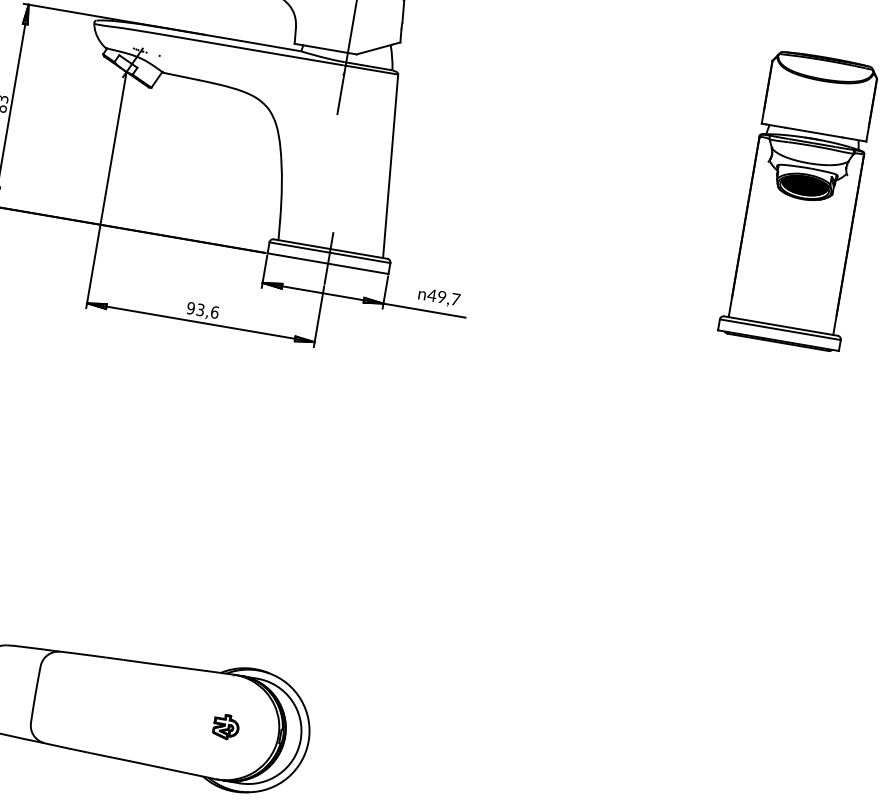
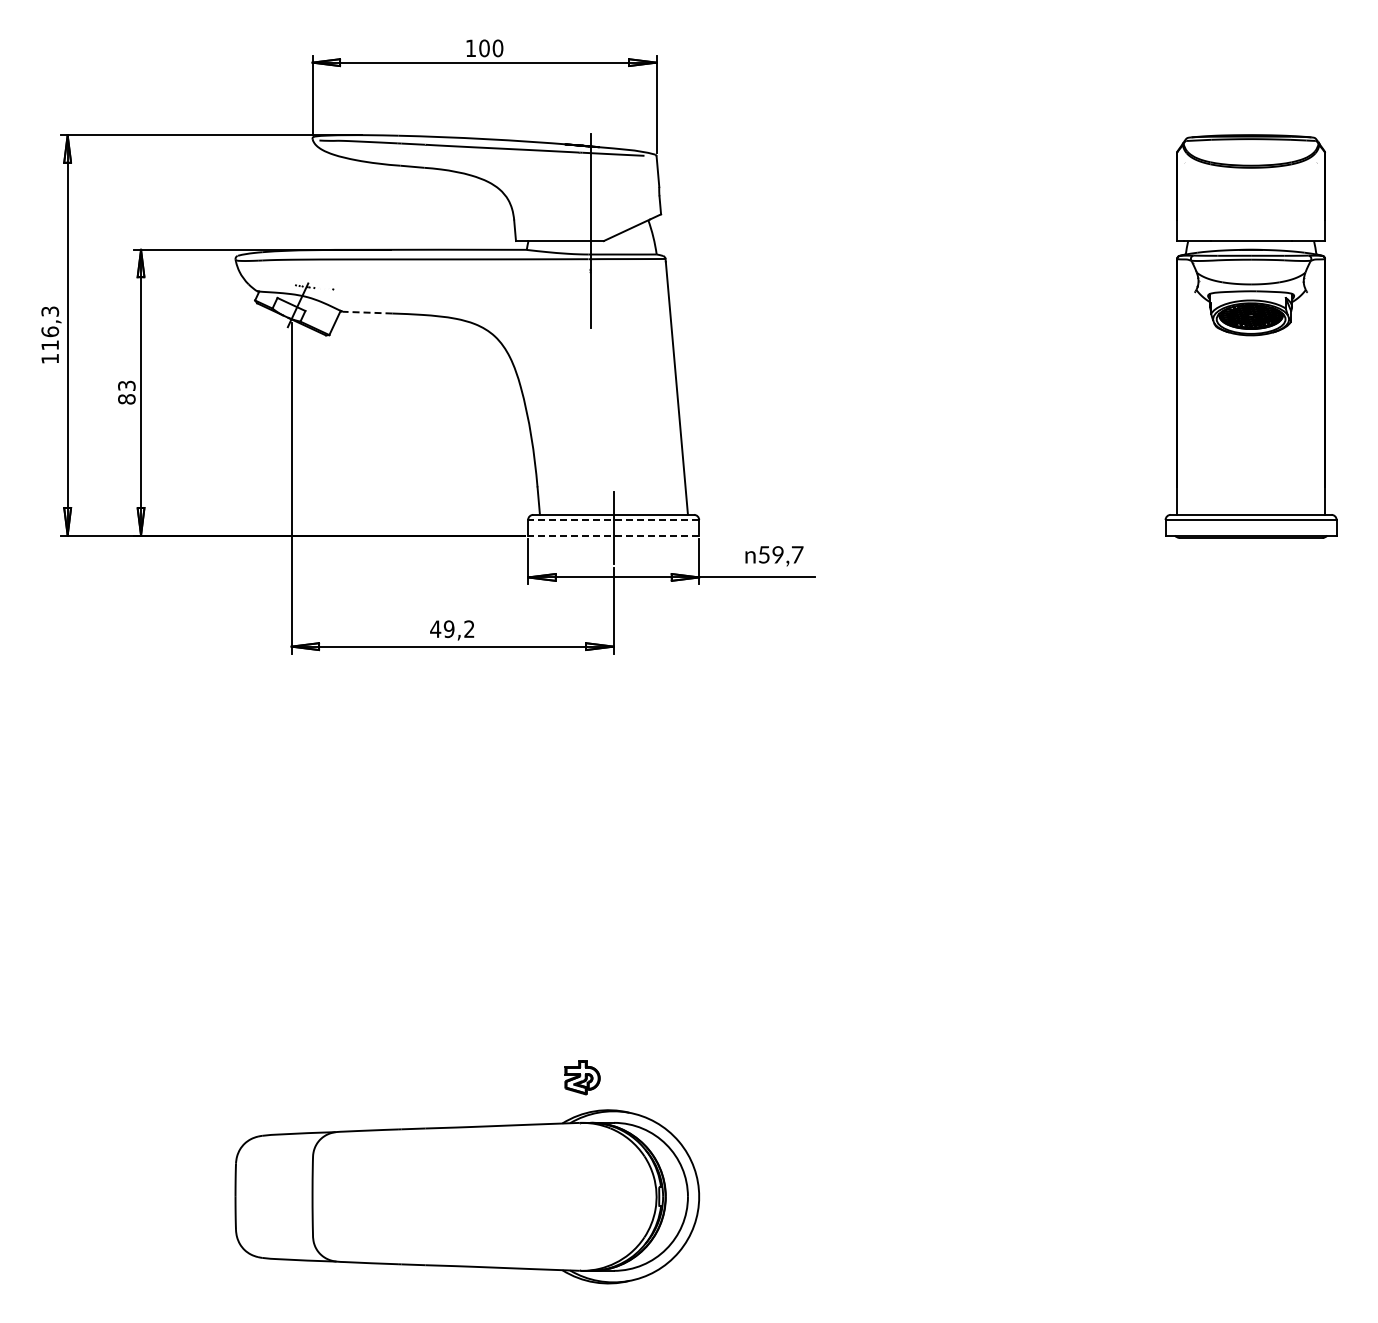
line: (181, 76) -> (367, 312), solid -> dashed
line: (329, 253) -> (613, 520), solid -> dashed
line: (327, 263) -> (613, 535), solid -> dashed
text: (431, 295) -> (763, 554), 49,7 -> 59,7
text: (202, 310) -> (452, 629), 93,6 -> 49,2
part: (226, 726) -> (582, 1077), moved

